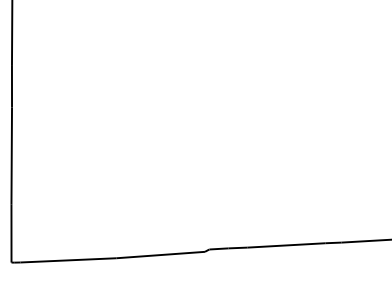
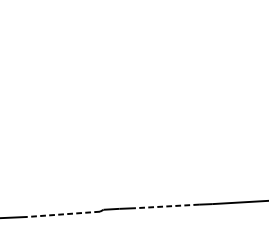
line: (286, 245) -> (166, 206), solid -> dashed
line: (160, 255) -> (63, 214), solid -> dashed

